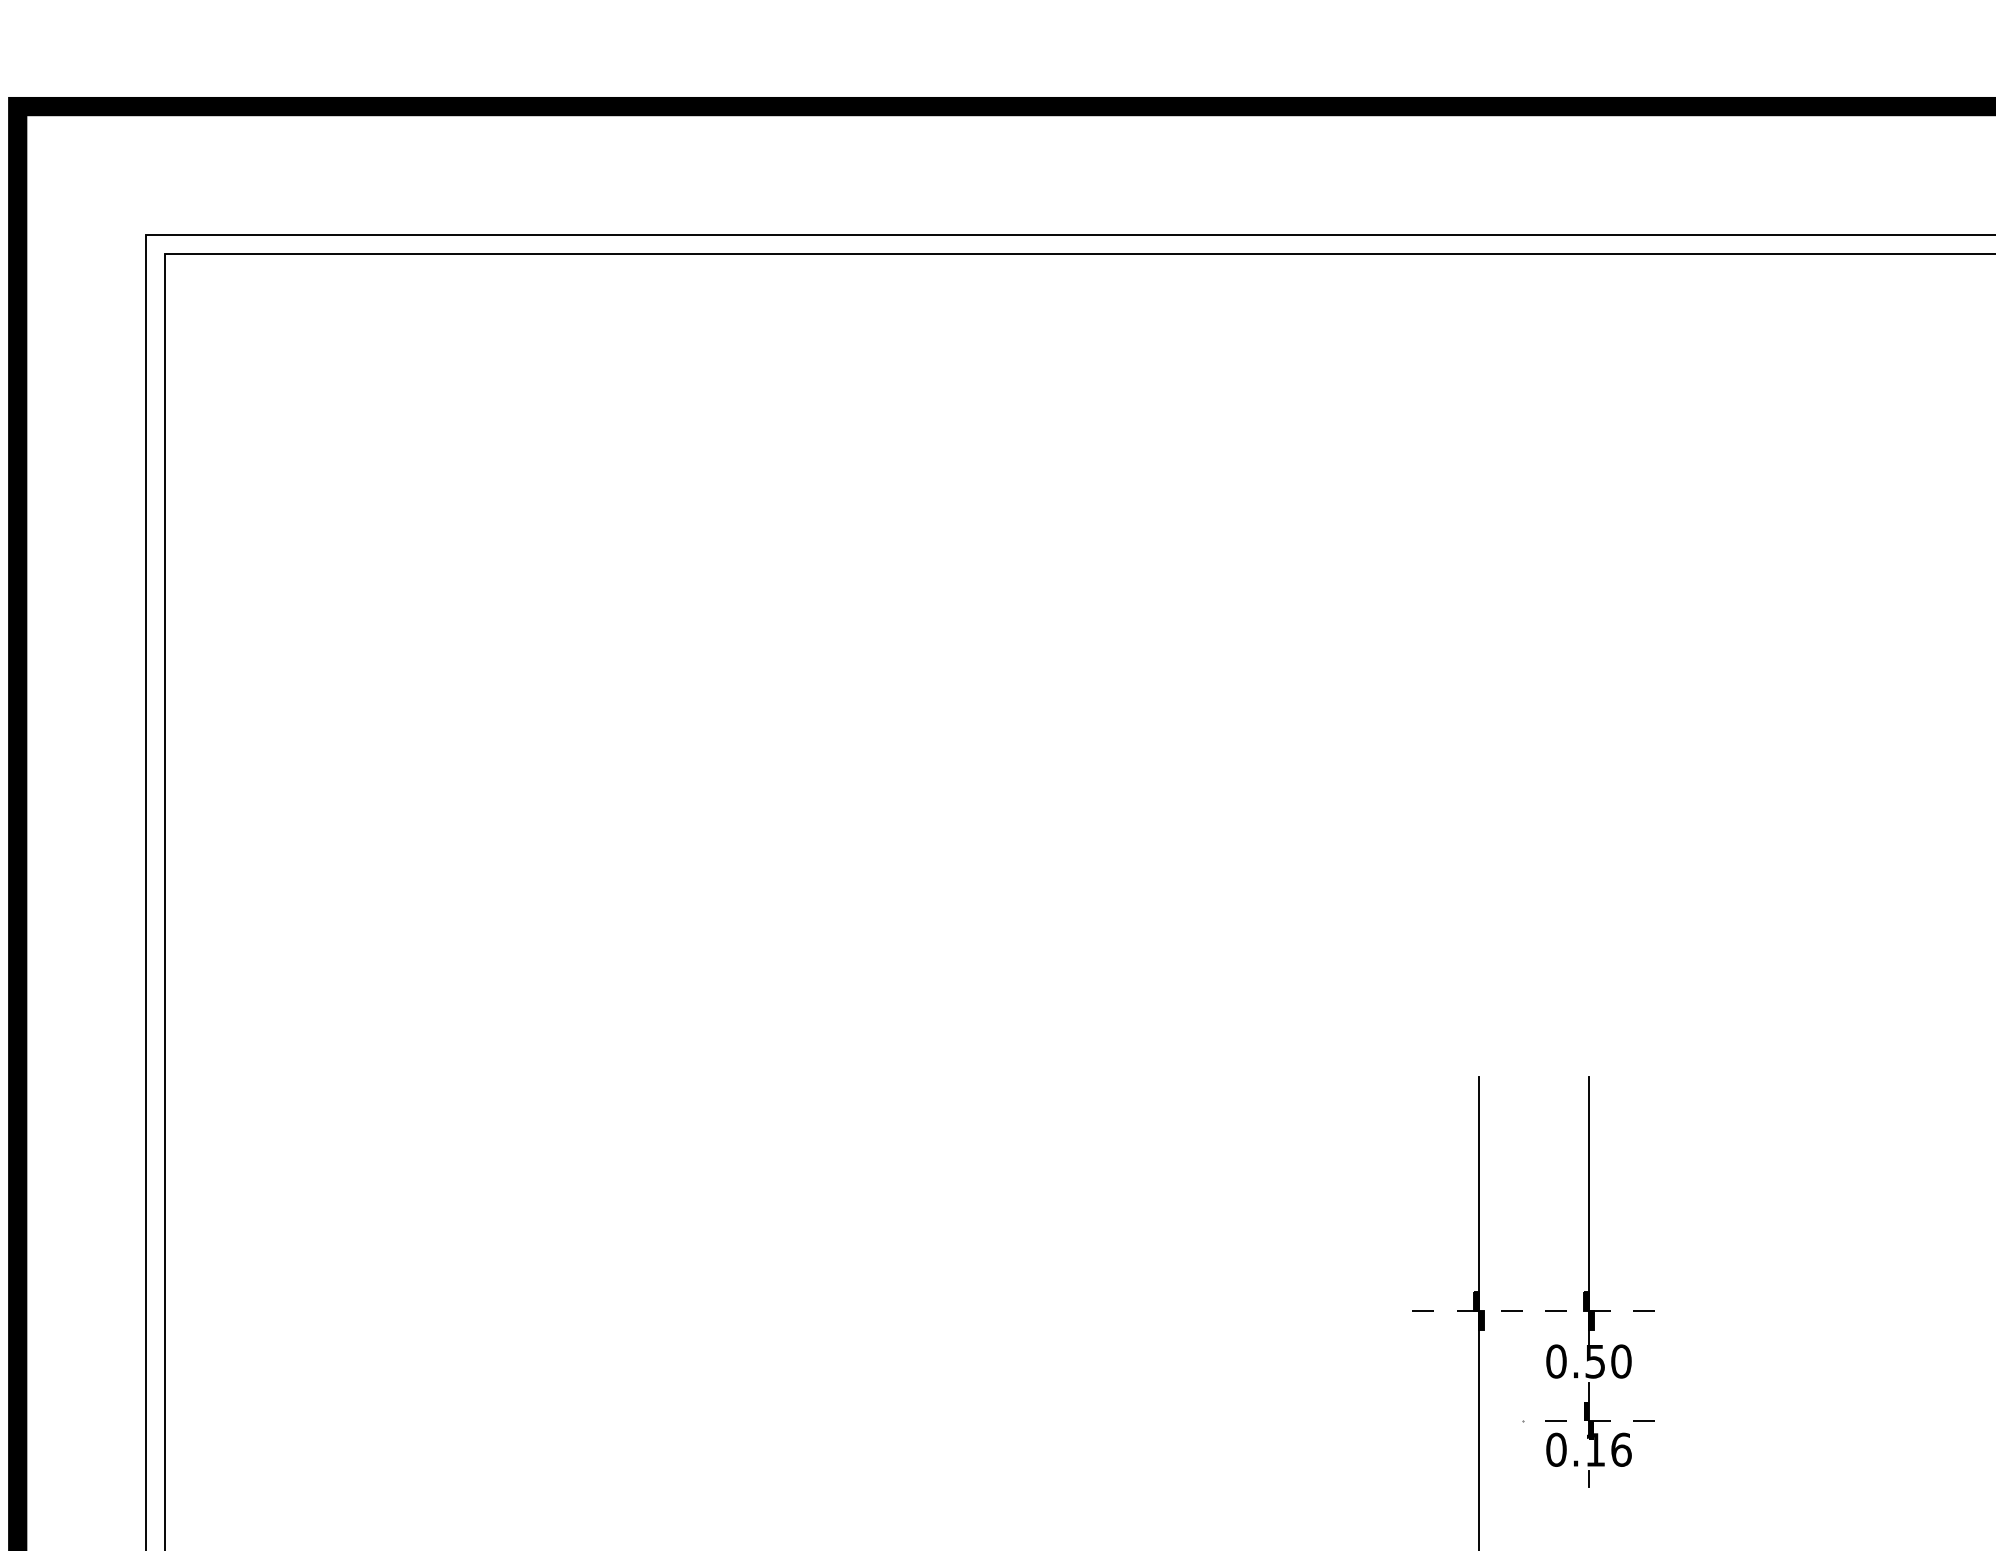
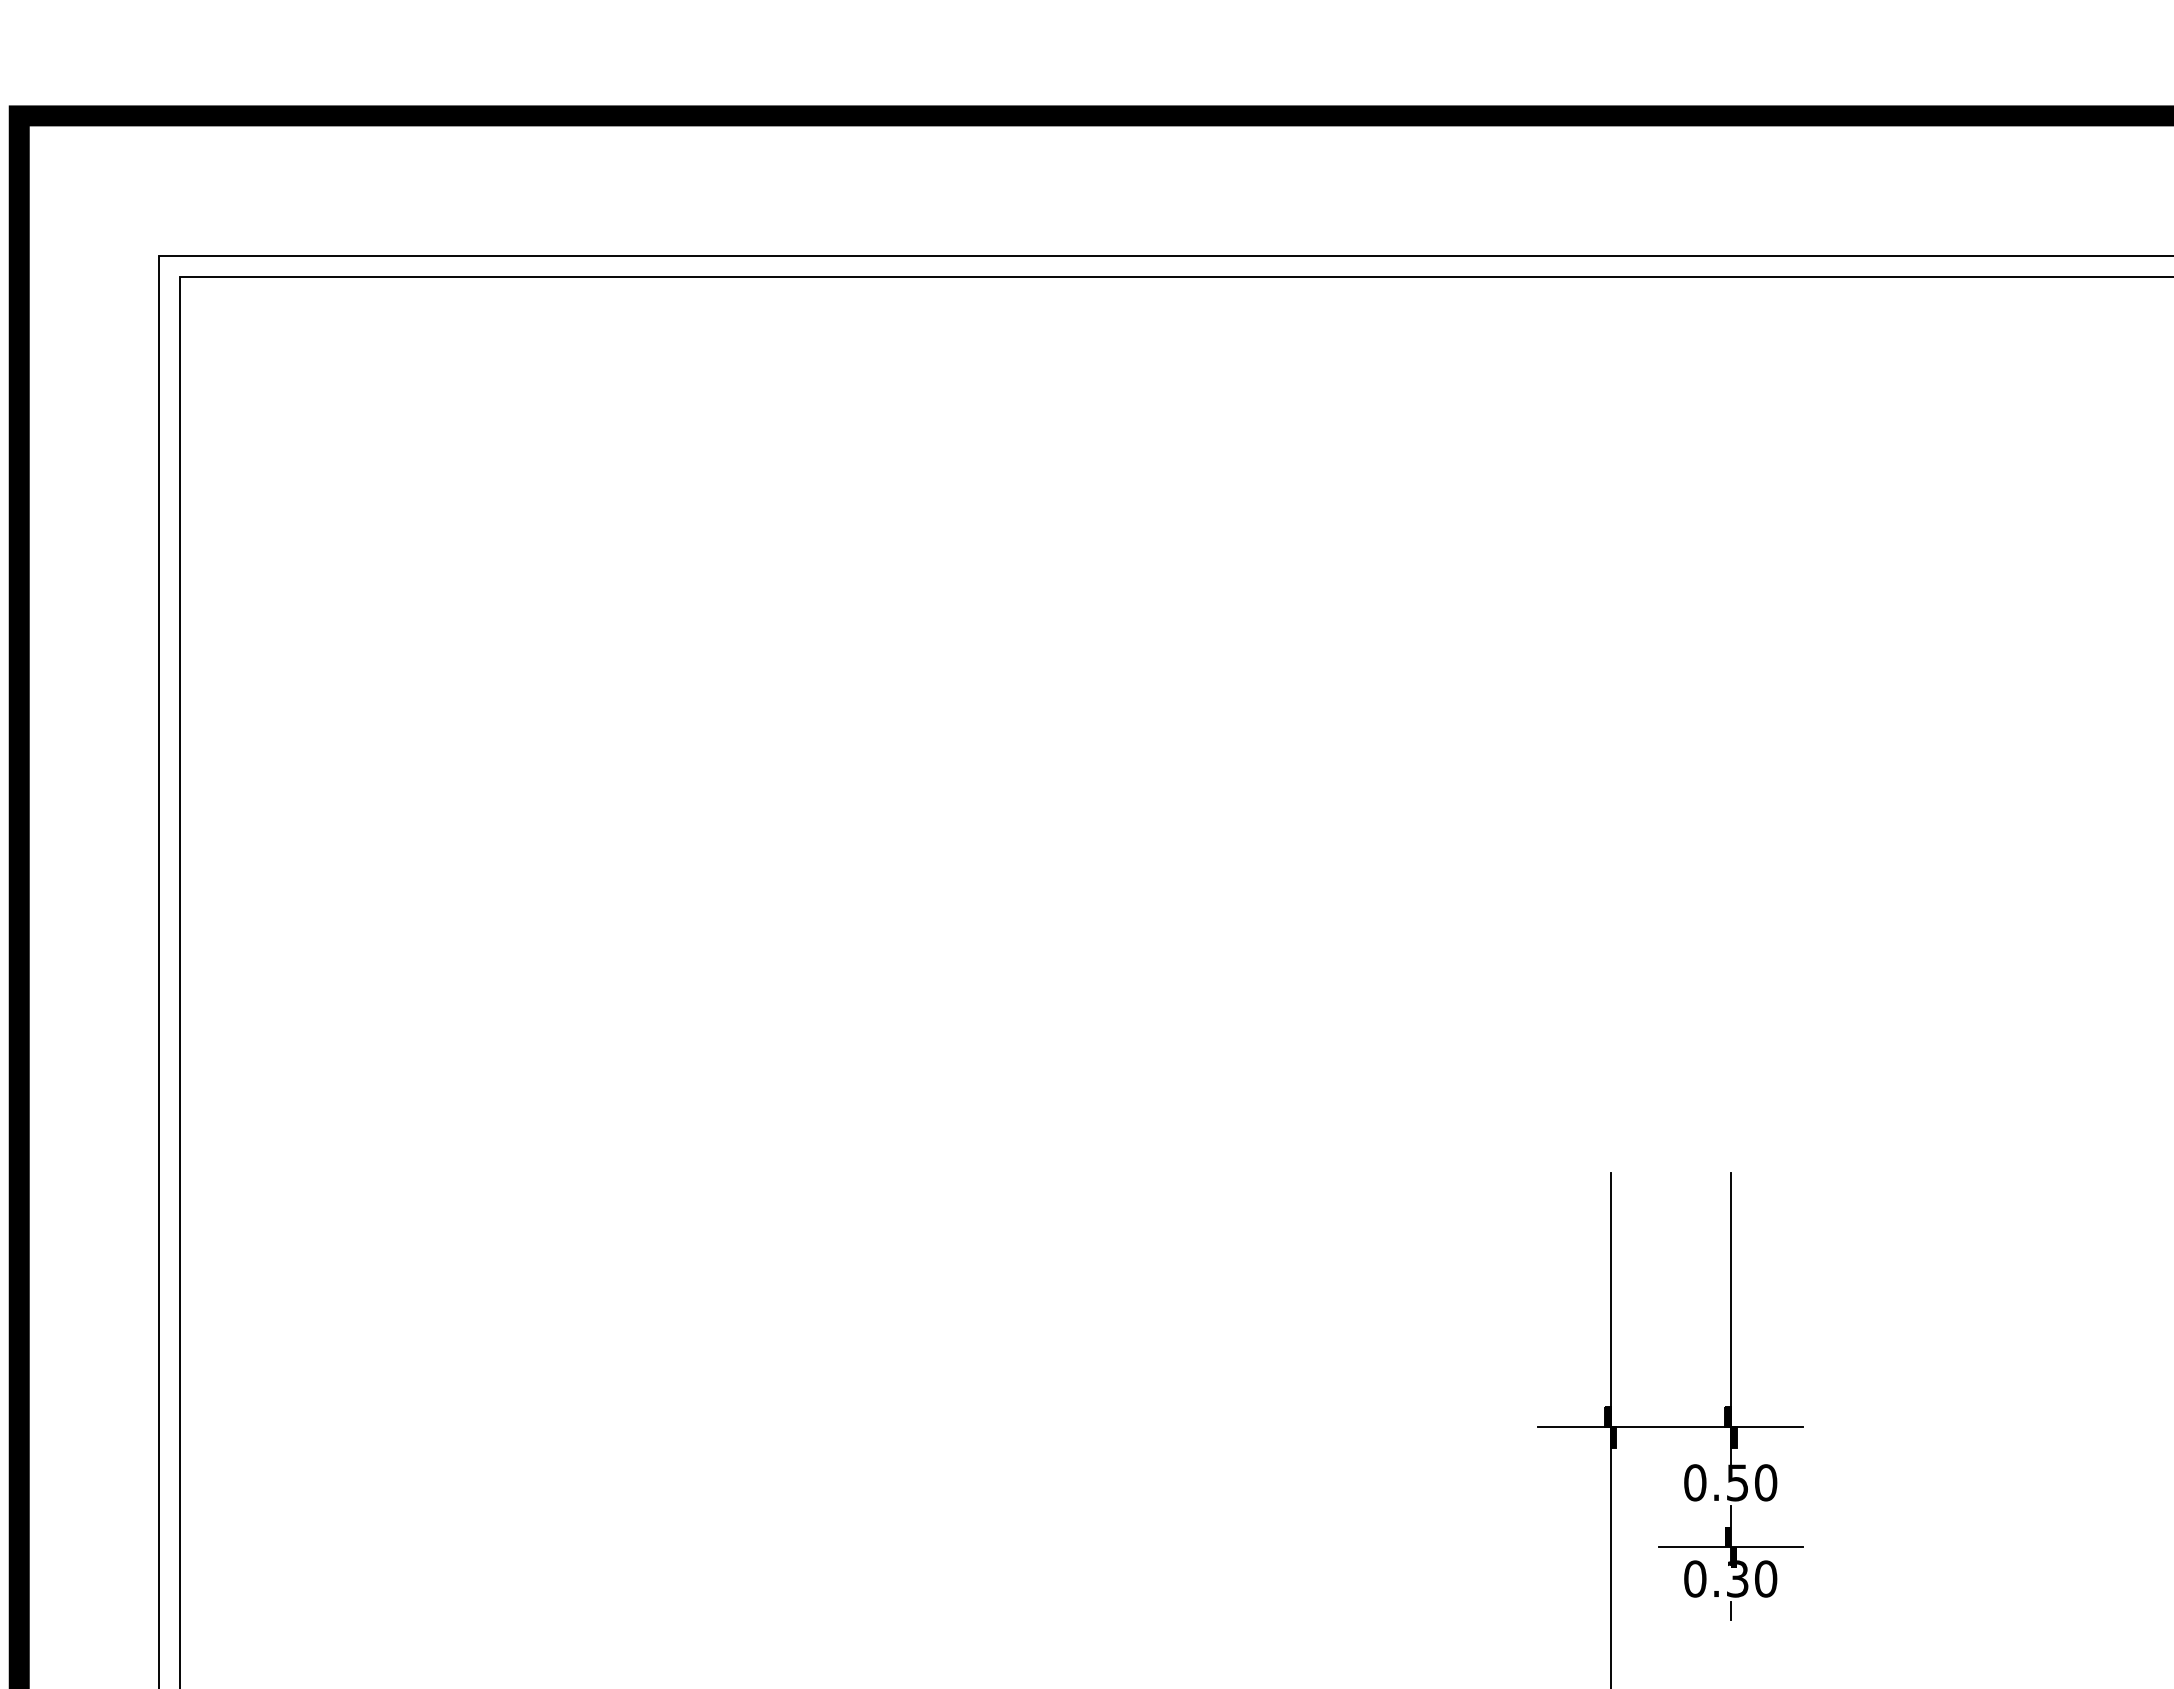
line: (1533, 1310) -> (1670, 1427), dashed -> solid
line: (1588, 1420) -> (1730, 1547), dashed -> solid
text: (1608, 1449) -> (1752, 1578), 0.16 -> 0.30

